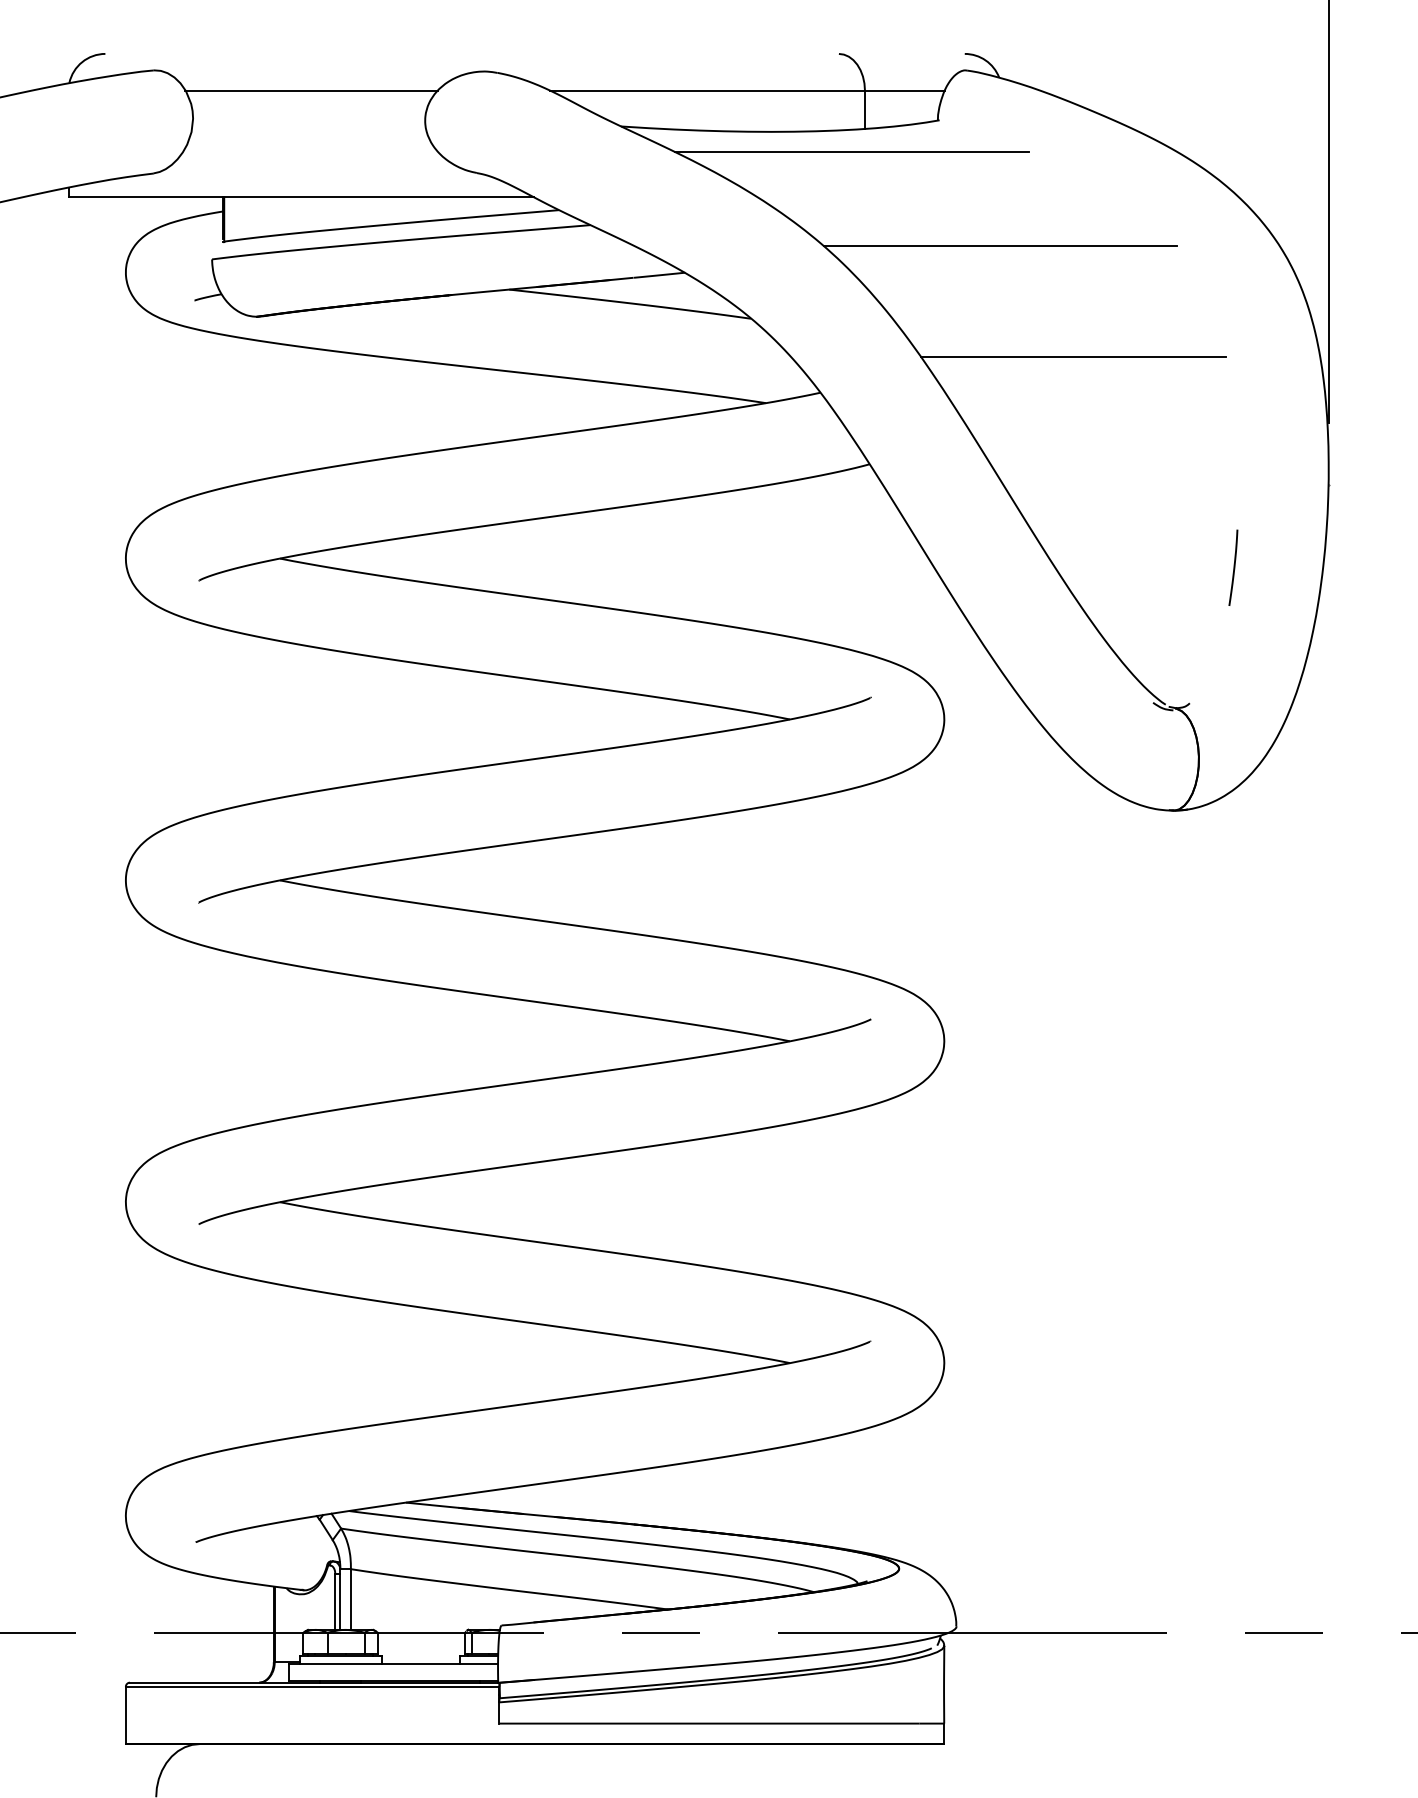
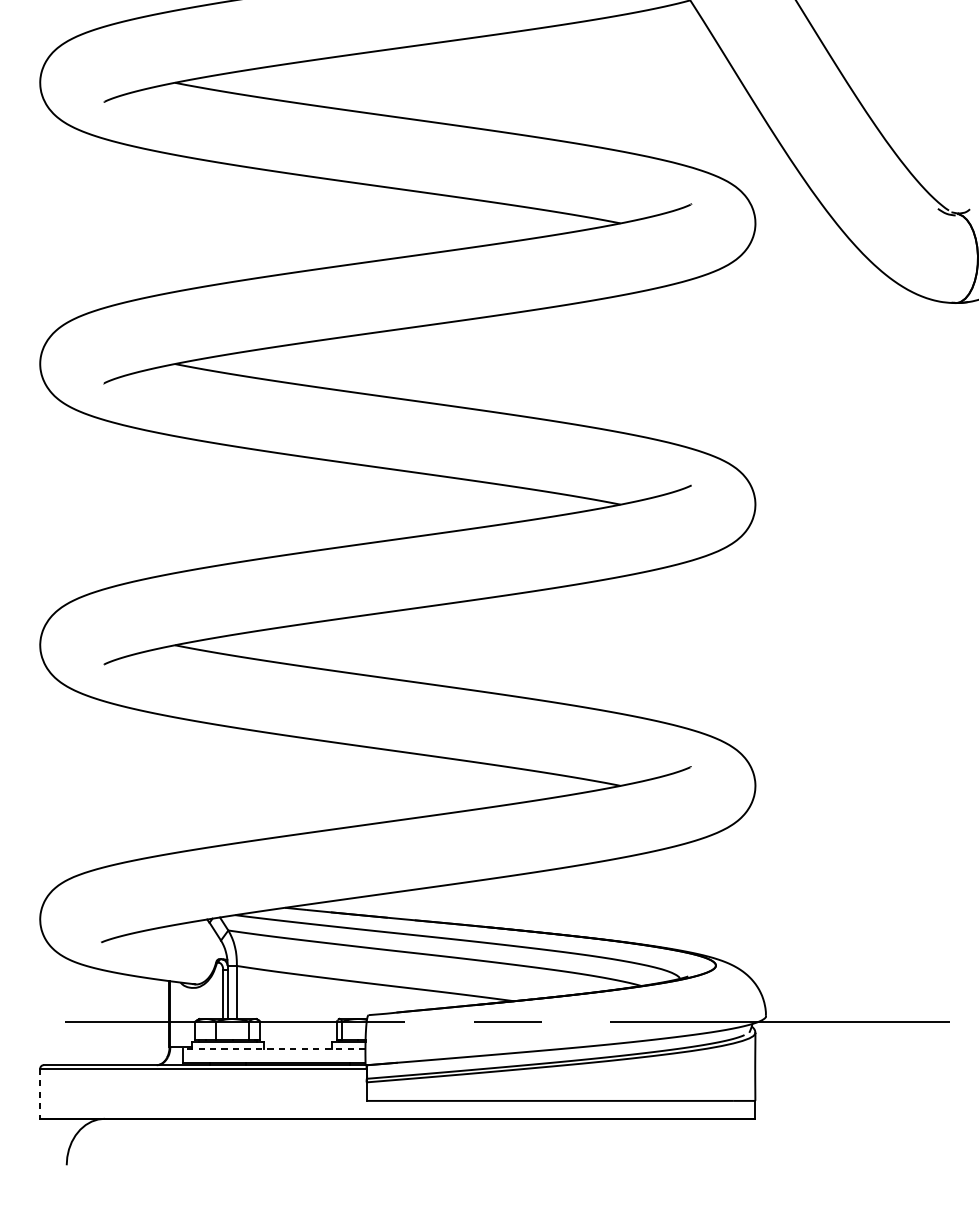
line: (393, 1664) -> (274, 1049), solid -> dashed
line: (125, 1715) -> (39, 1093), solid -> dashed

